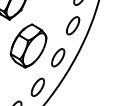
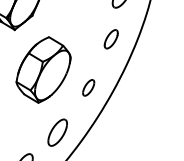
part: (73, 25) -> (111, 38), size x0.7
part: (58, 57) -> (88, 87), size x0.6

